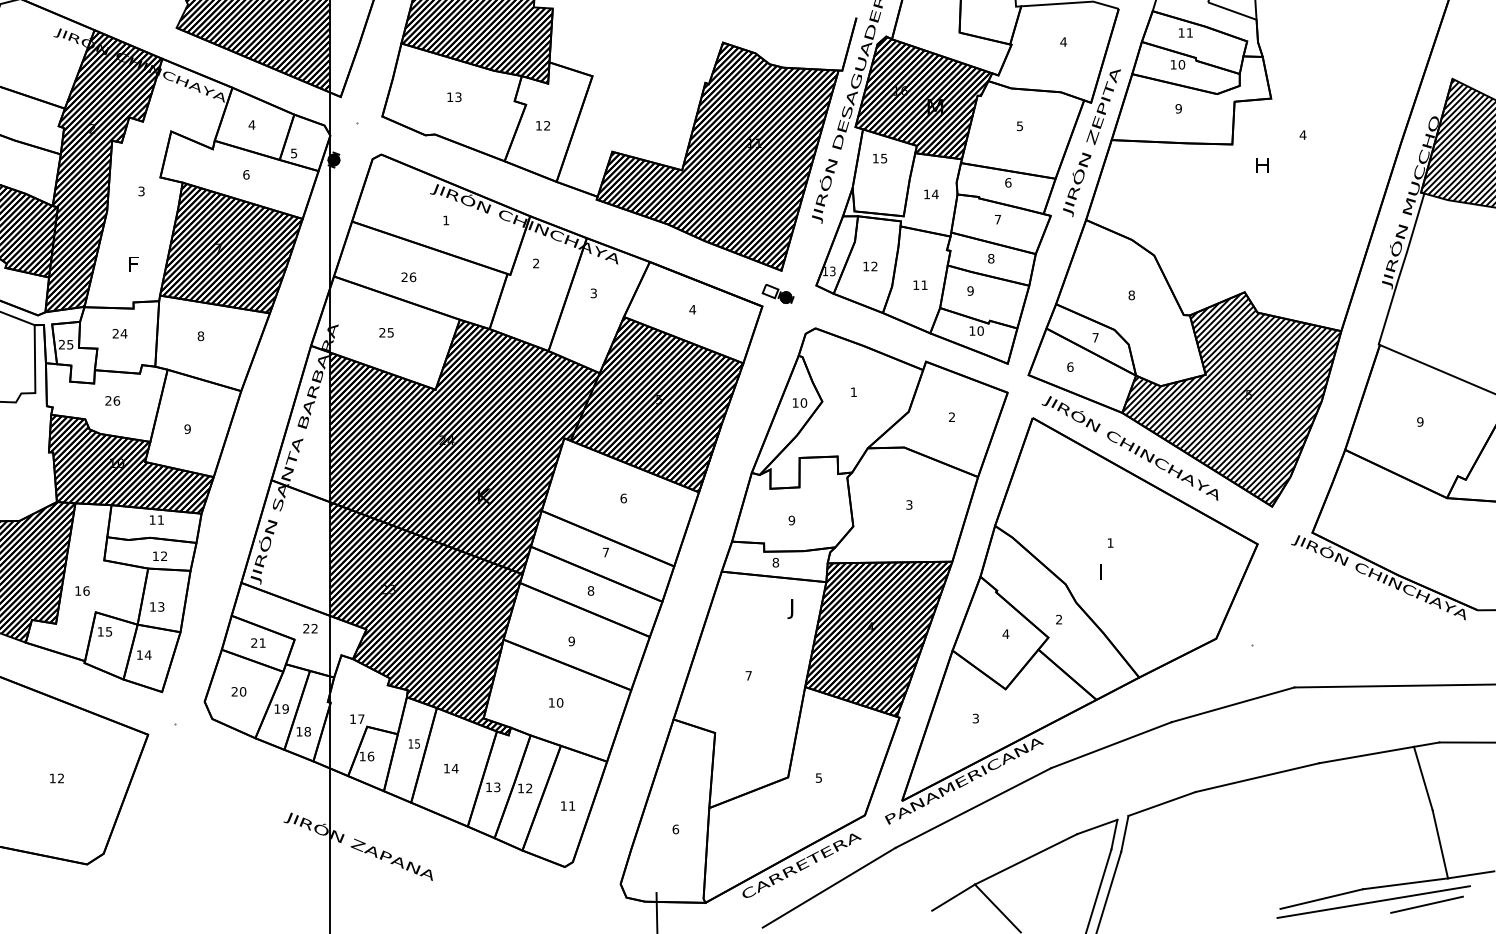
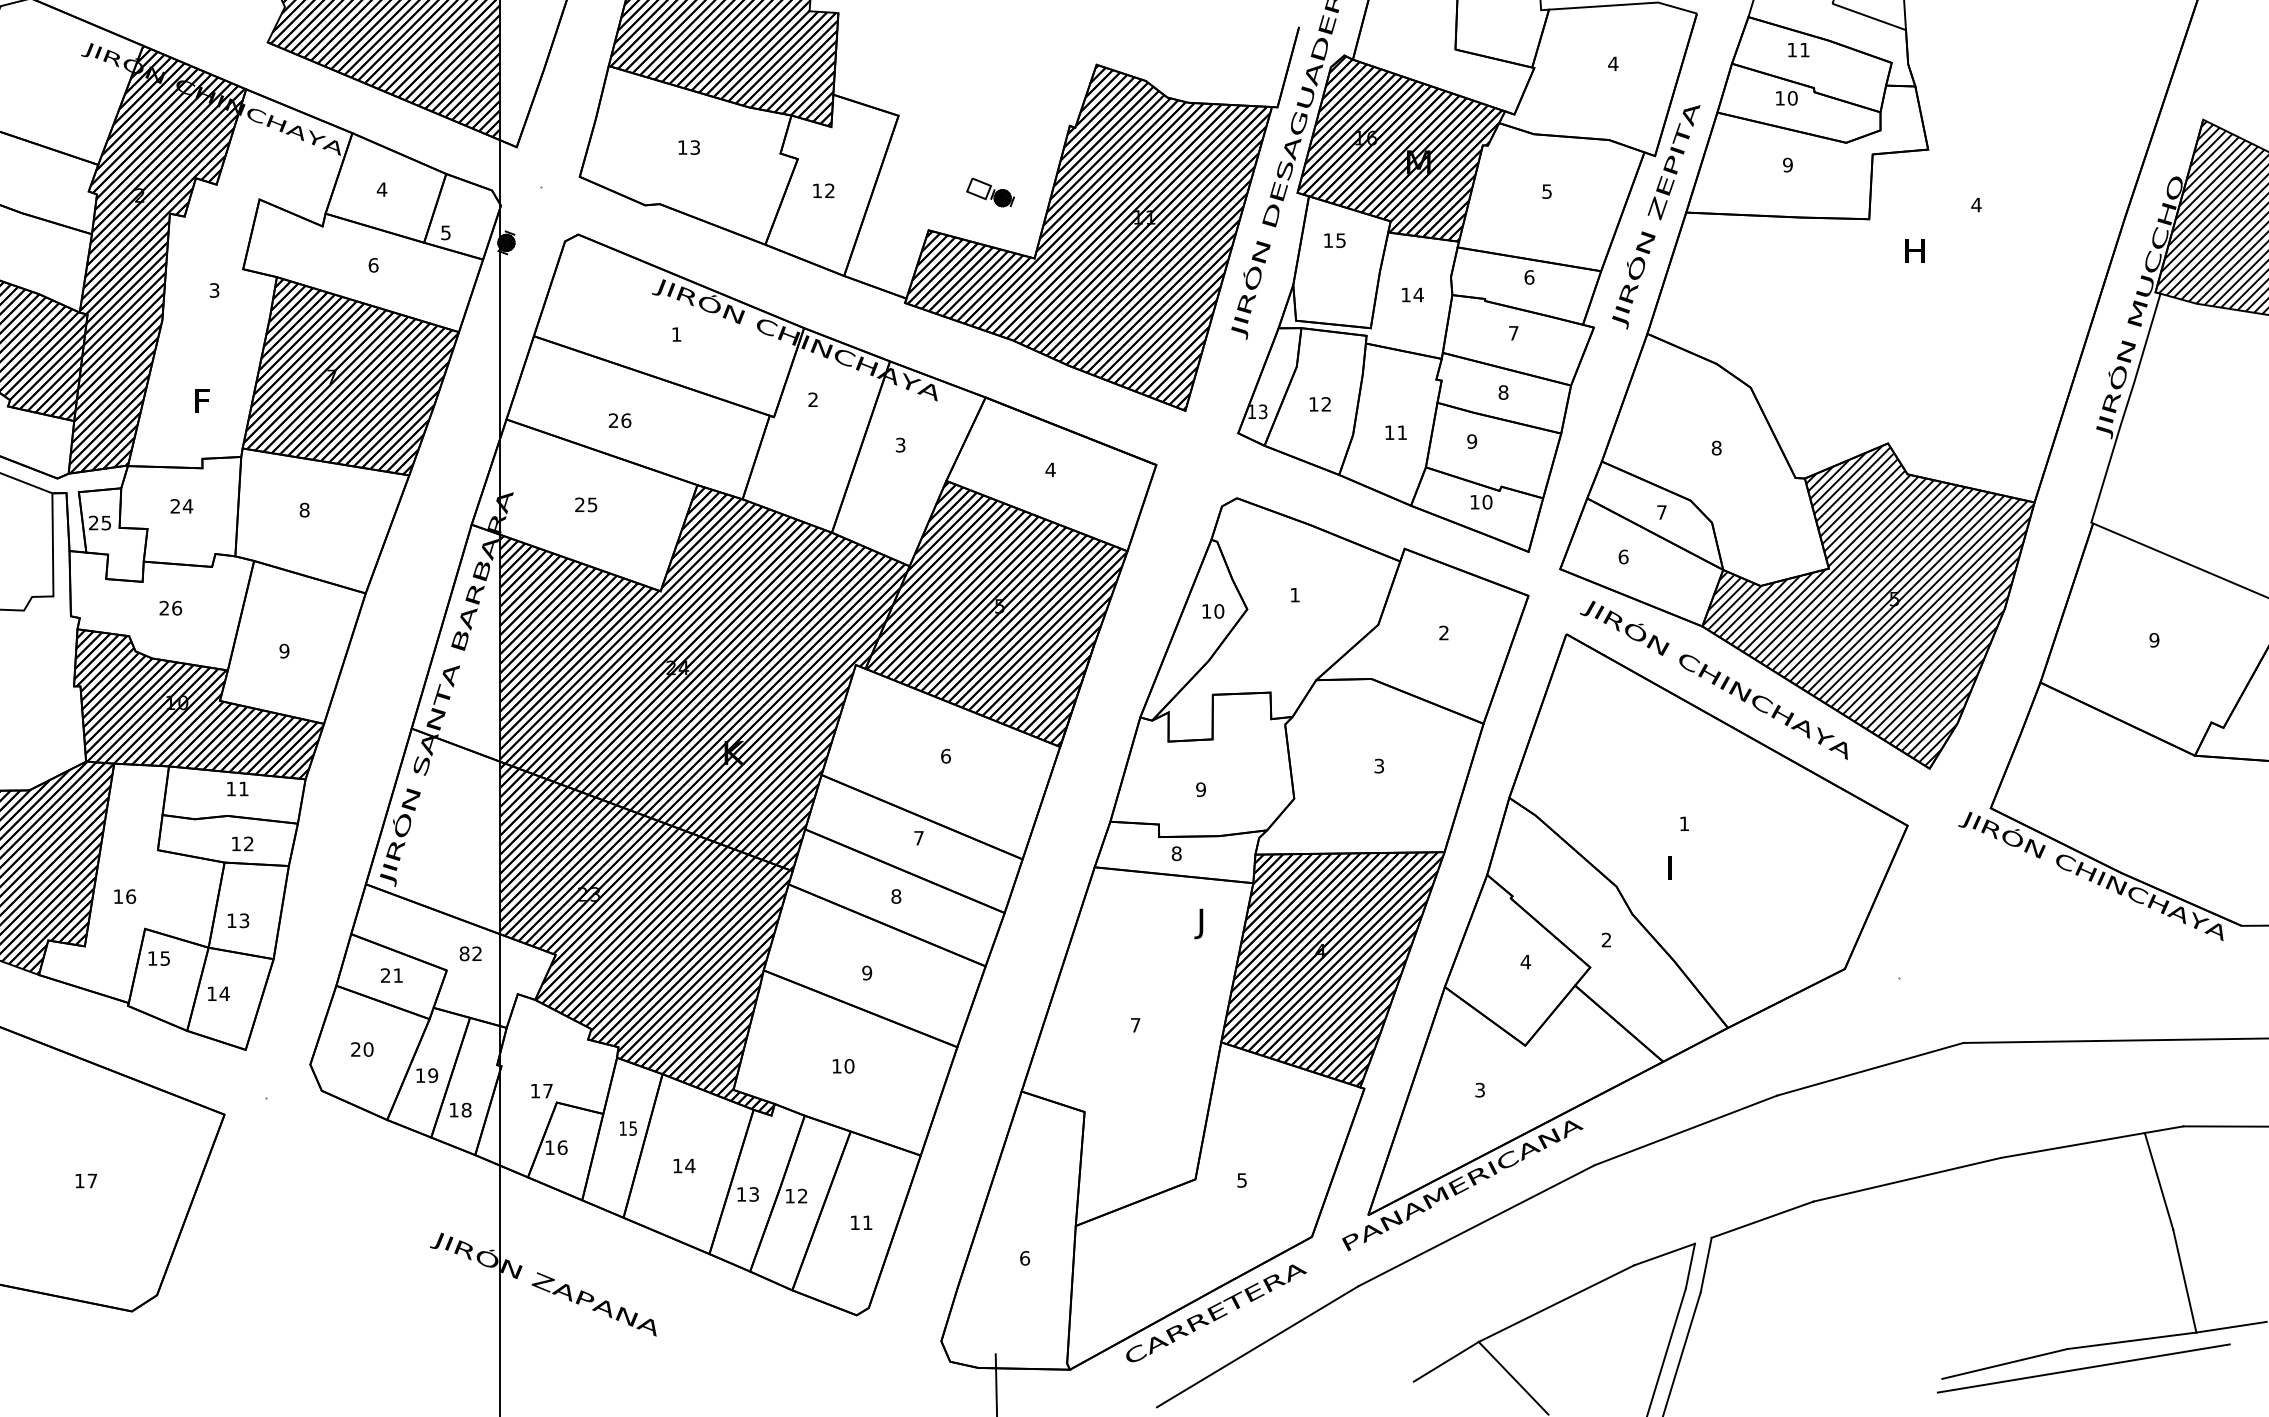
part: (777, 293) -> (989, 191), moved
text: (306, 628) -> (464, 953), 22 -> 82
text: (60, 778) -> (91, 1181), 12 -> 17
line: (1426, 904) -> (2163, 1372), removed

